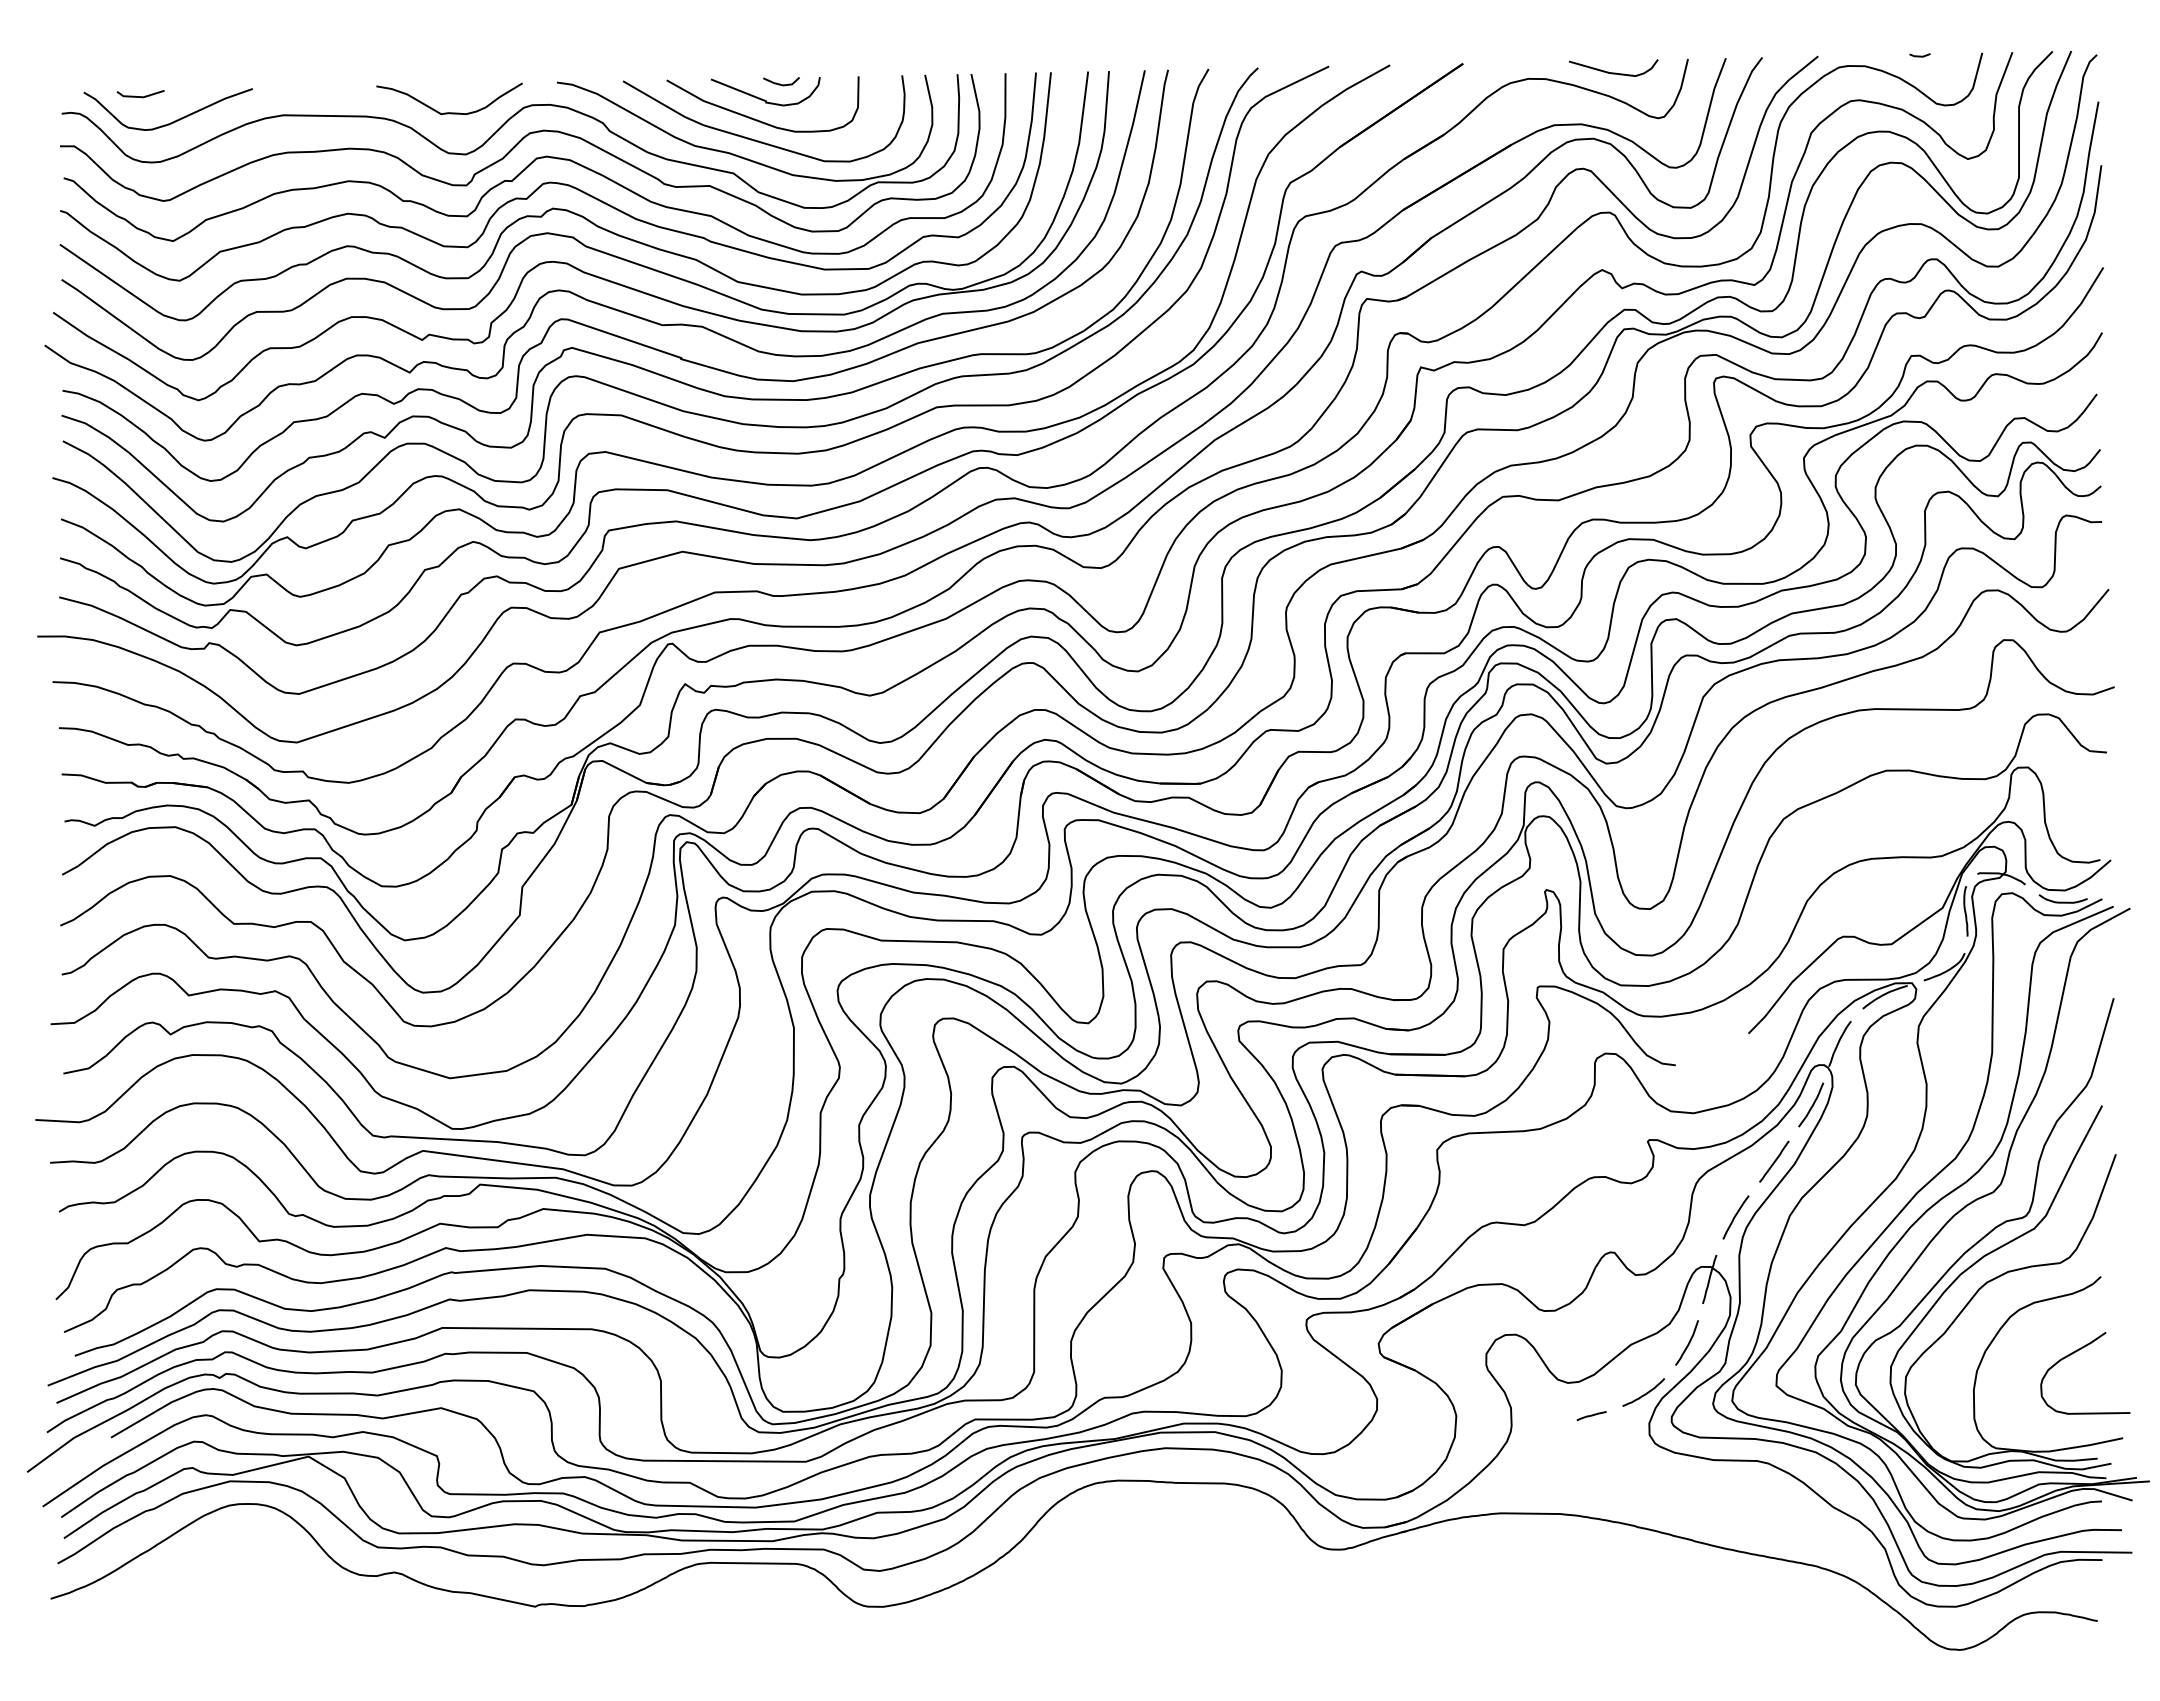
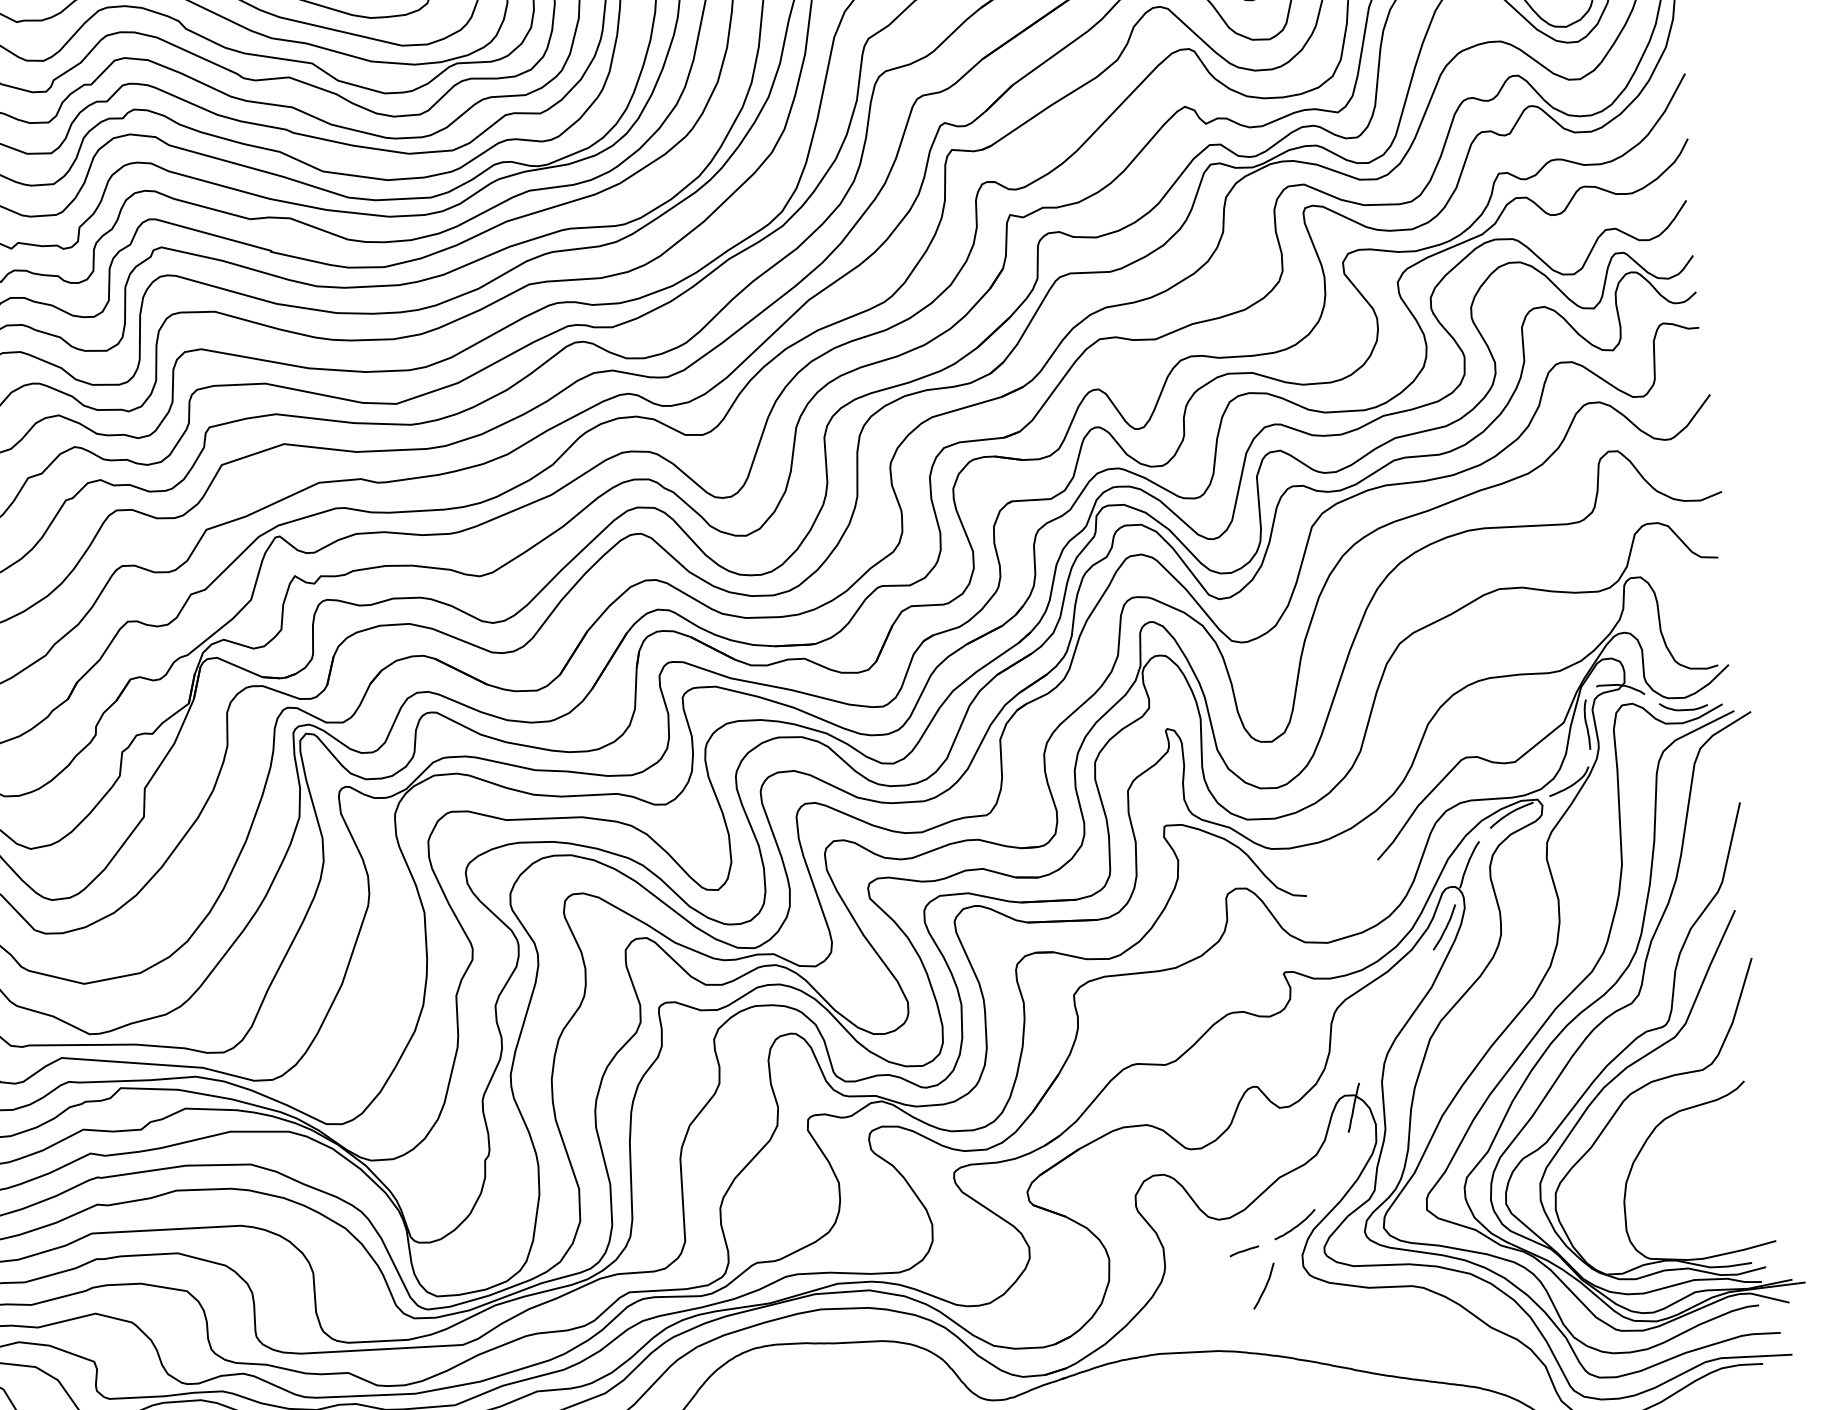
line: (1774, 1161) -> (1411, 986), removed
curve: (1735, 1217) -> (1375, 1044), removed
curve: (1688, 1342) -> (1265, 1285), moved
curve: (2074, 1353) -> (1722, 1159), removed

